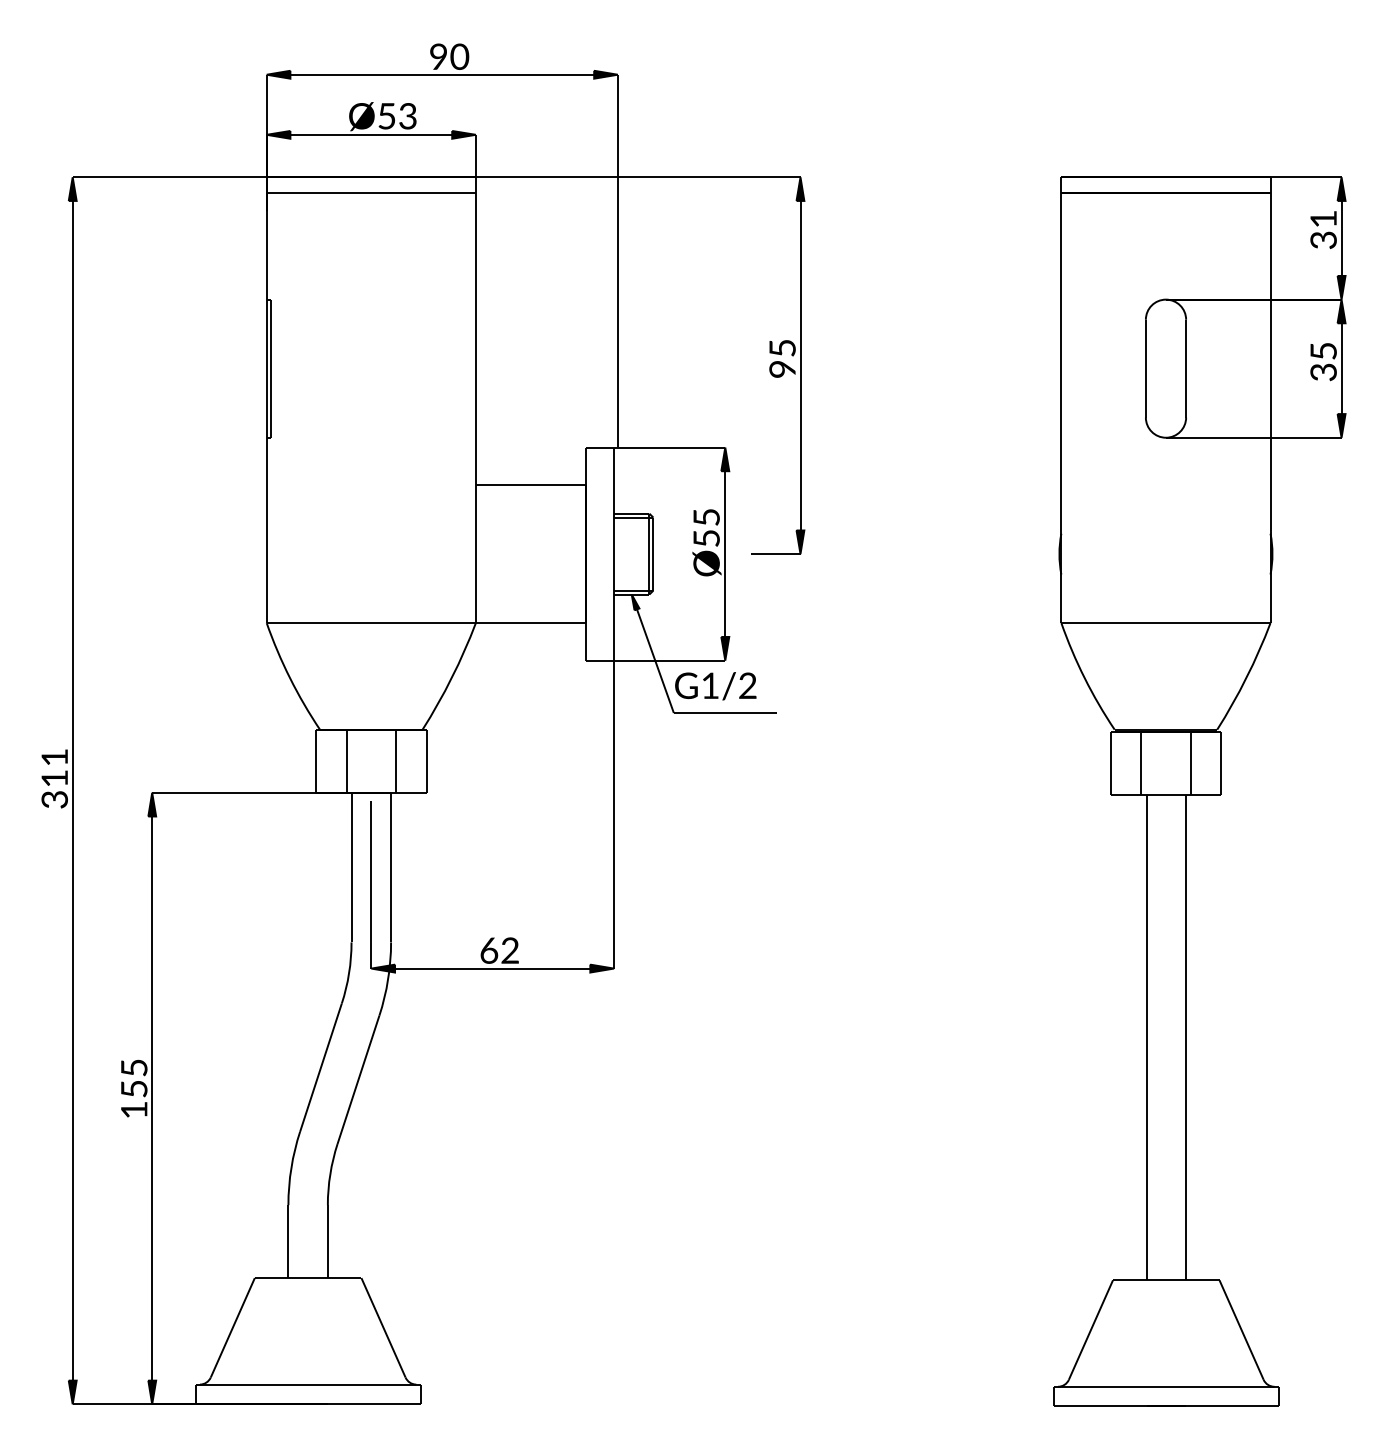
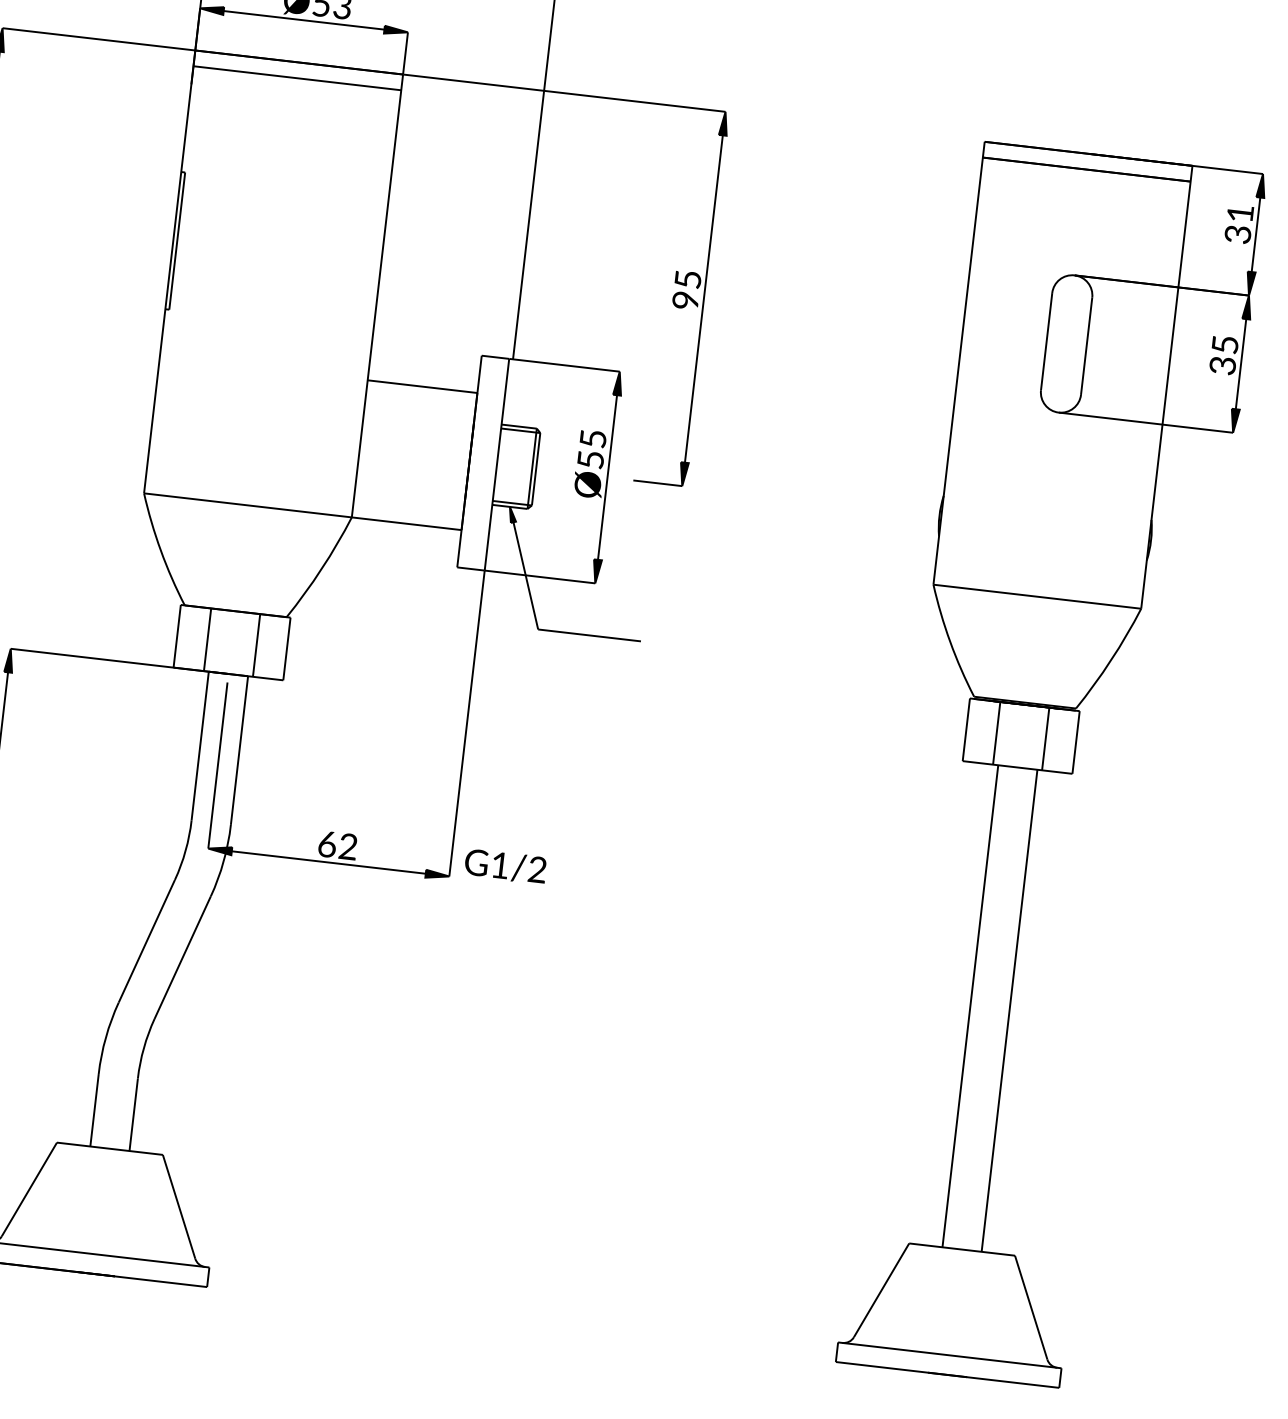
text: (715, 686) -> (505, 866), moved

